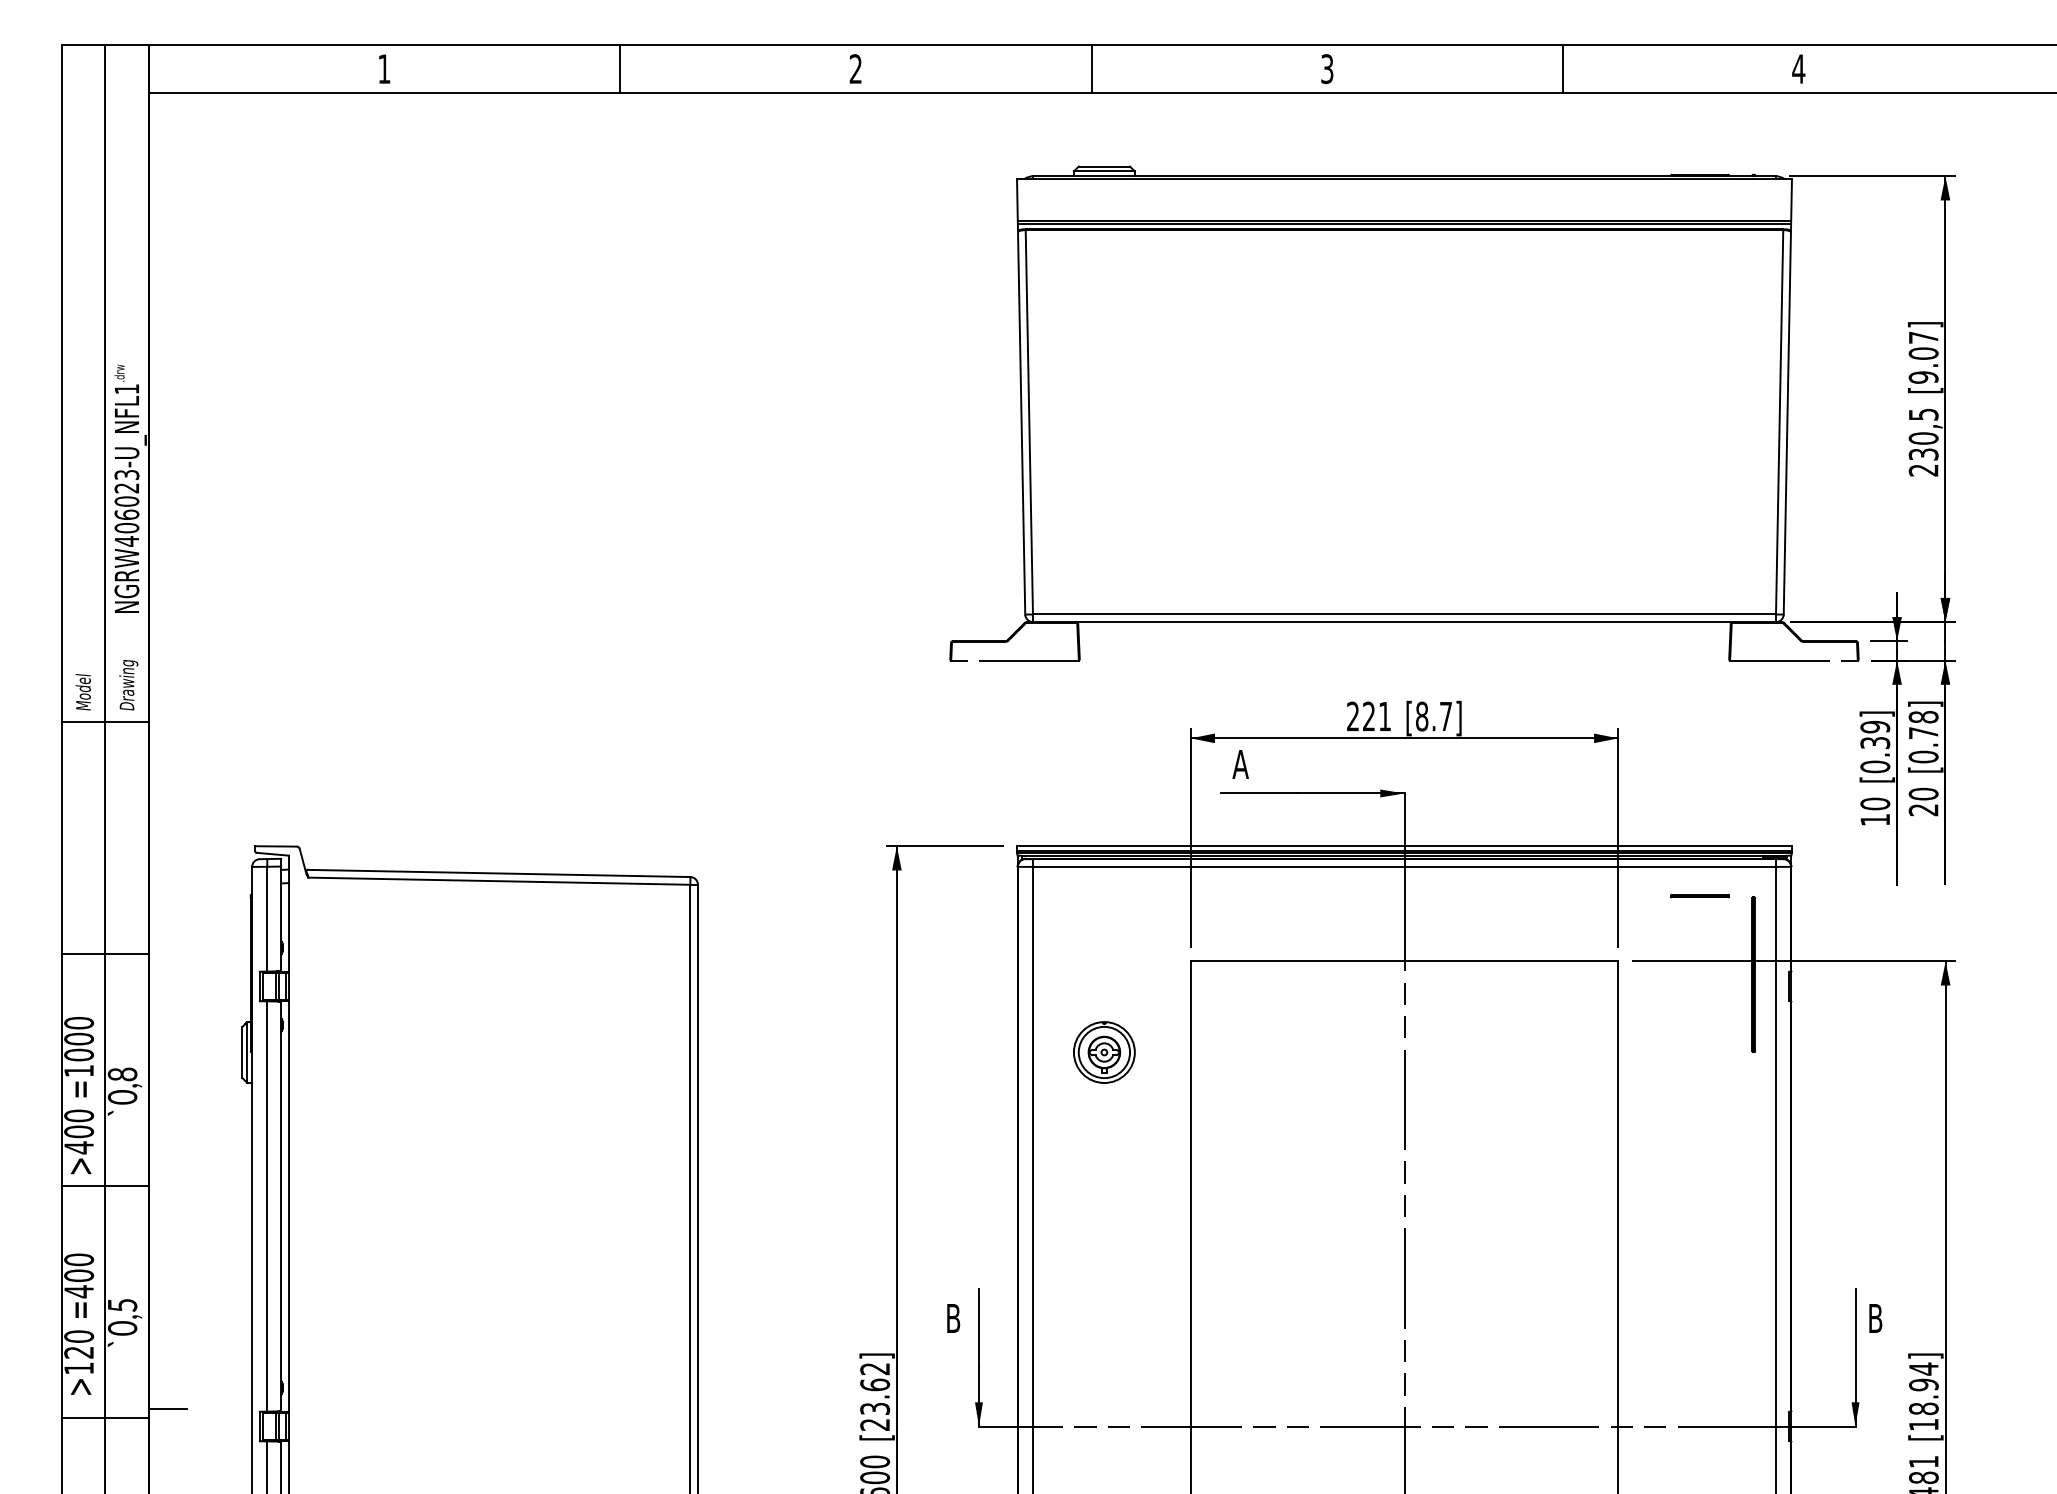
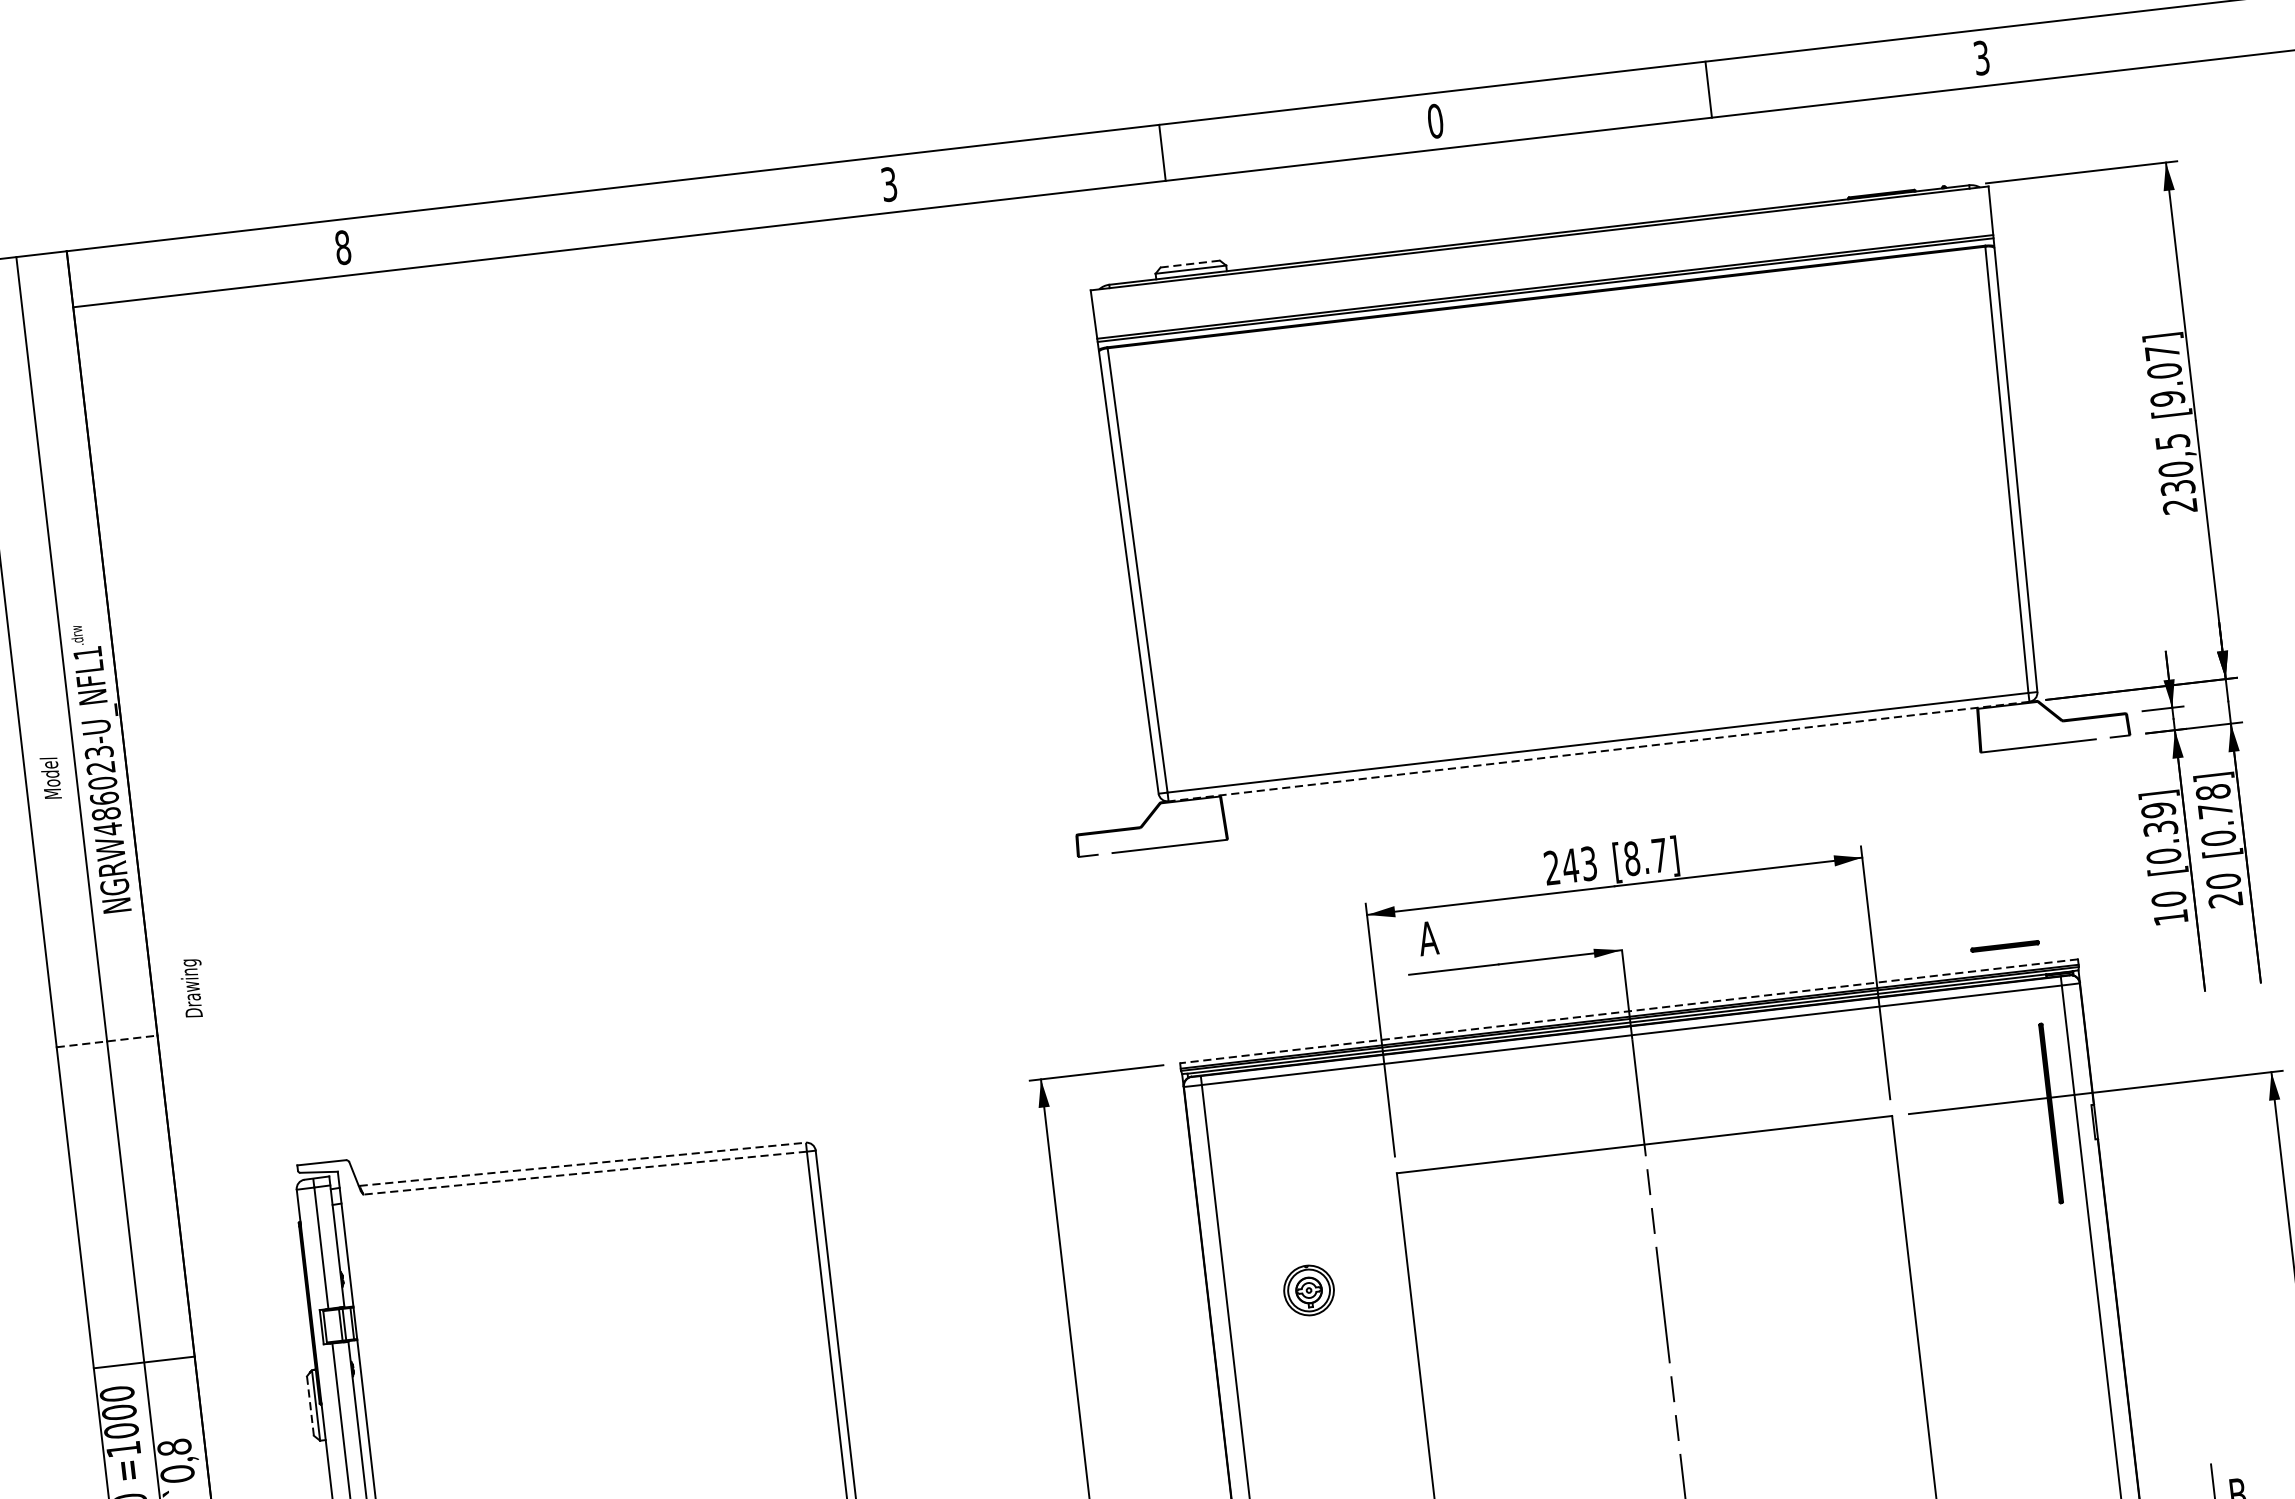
line: (620, 68) -> (616, 215), removed
text: (384, 69) -> (343, 248), 1 -> 8
text: (855, 69) -> (888, 184), 2 -> 3
text: (1327, 69) -> (1435, 121), 3 -> 0
text: (1798, 69) -> (1981, 58), 4 -> 3
line: (1104, 166) -> (1190, 263), solid -> dashed
text: (127, 527) -> (106, 813), NGRW406023-U_NFL1 -> NGRW486023-U_NFL1
line: (1404, 622) -> (1599, 752), solid -> dashed
text: (128, 685) -> (192, 988), moved
text: (82, 692) -> (50, 778), moved
text: (1376, 716) -> (1579, 864), 221 -> 243
line: (105, 721) -> (107, 1040), solid -> dashed
line: (1403, 846) -> (1627, 1011), solid -> dashed
line: (498, 873) -> (583, 1164), solid -> dashed
line: (498, 881) -> (584, 1173), solid -> dashed
part: (1699, 895) -> (2004, 945), moved
line: (104, 954) -> (143, 1363), moved
line: (242, 1052) -> (310, 1406), solid -> dashed
part: (1104, 1052) -> (1309, 1290), size x0.7

